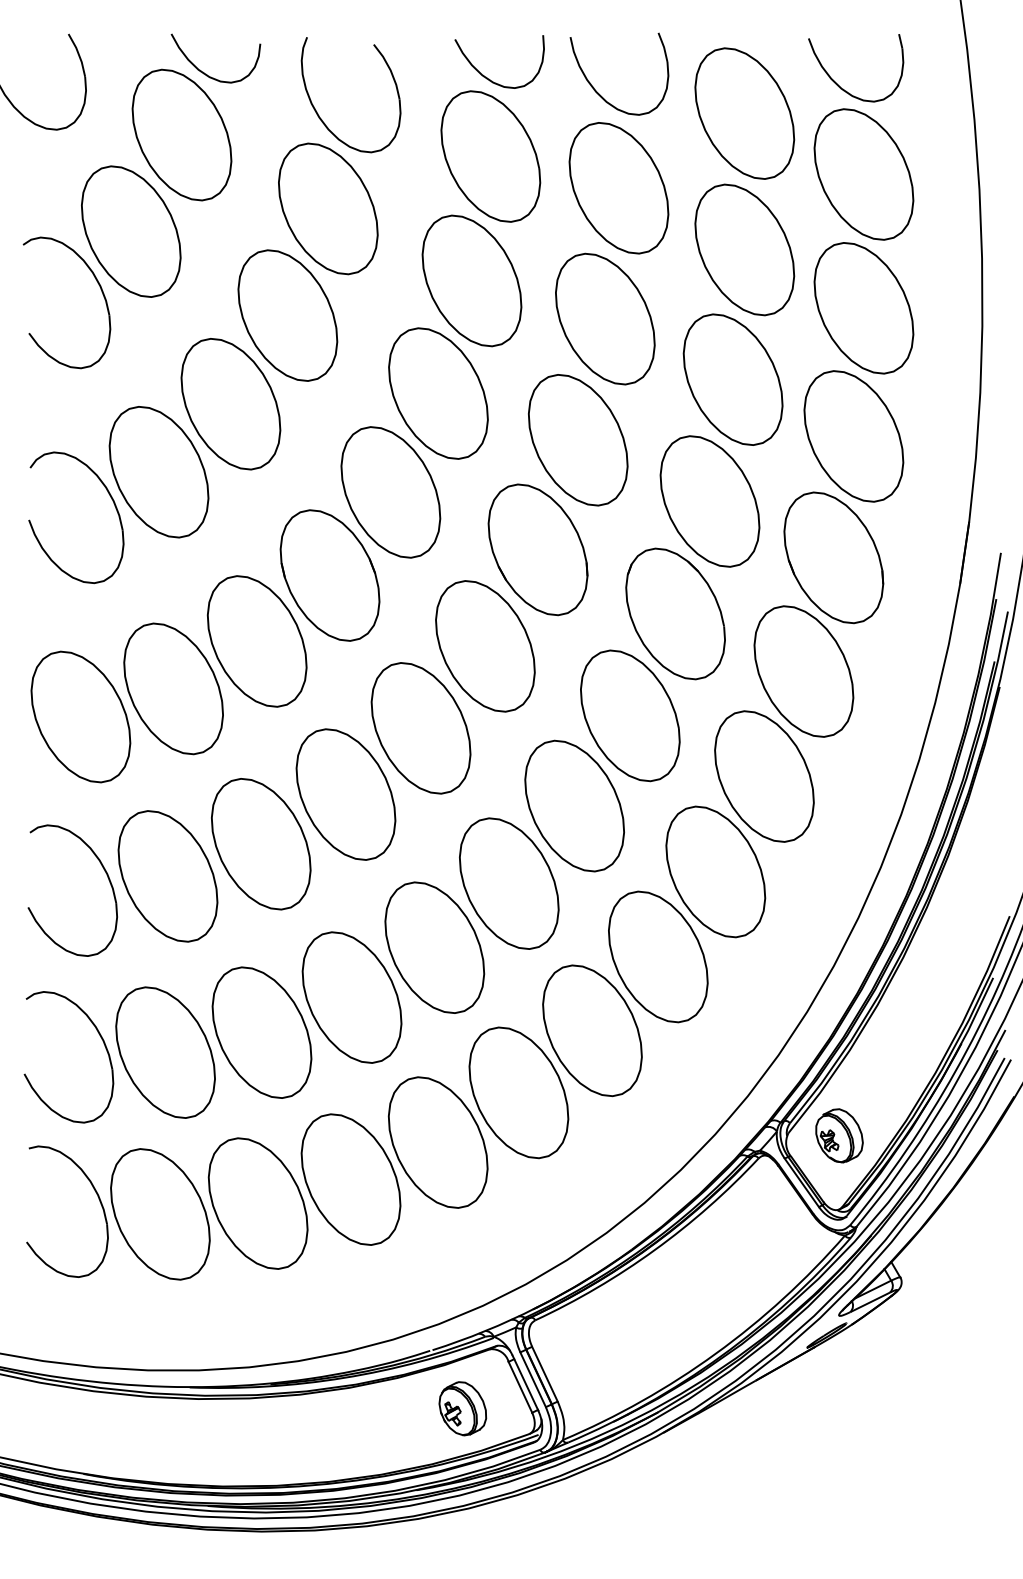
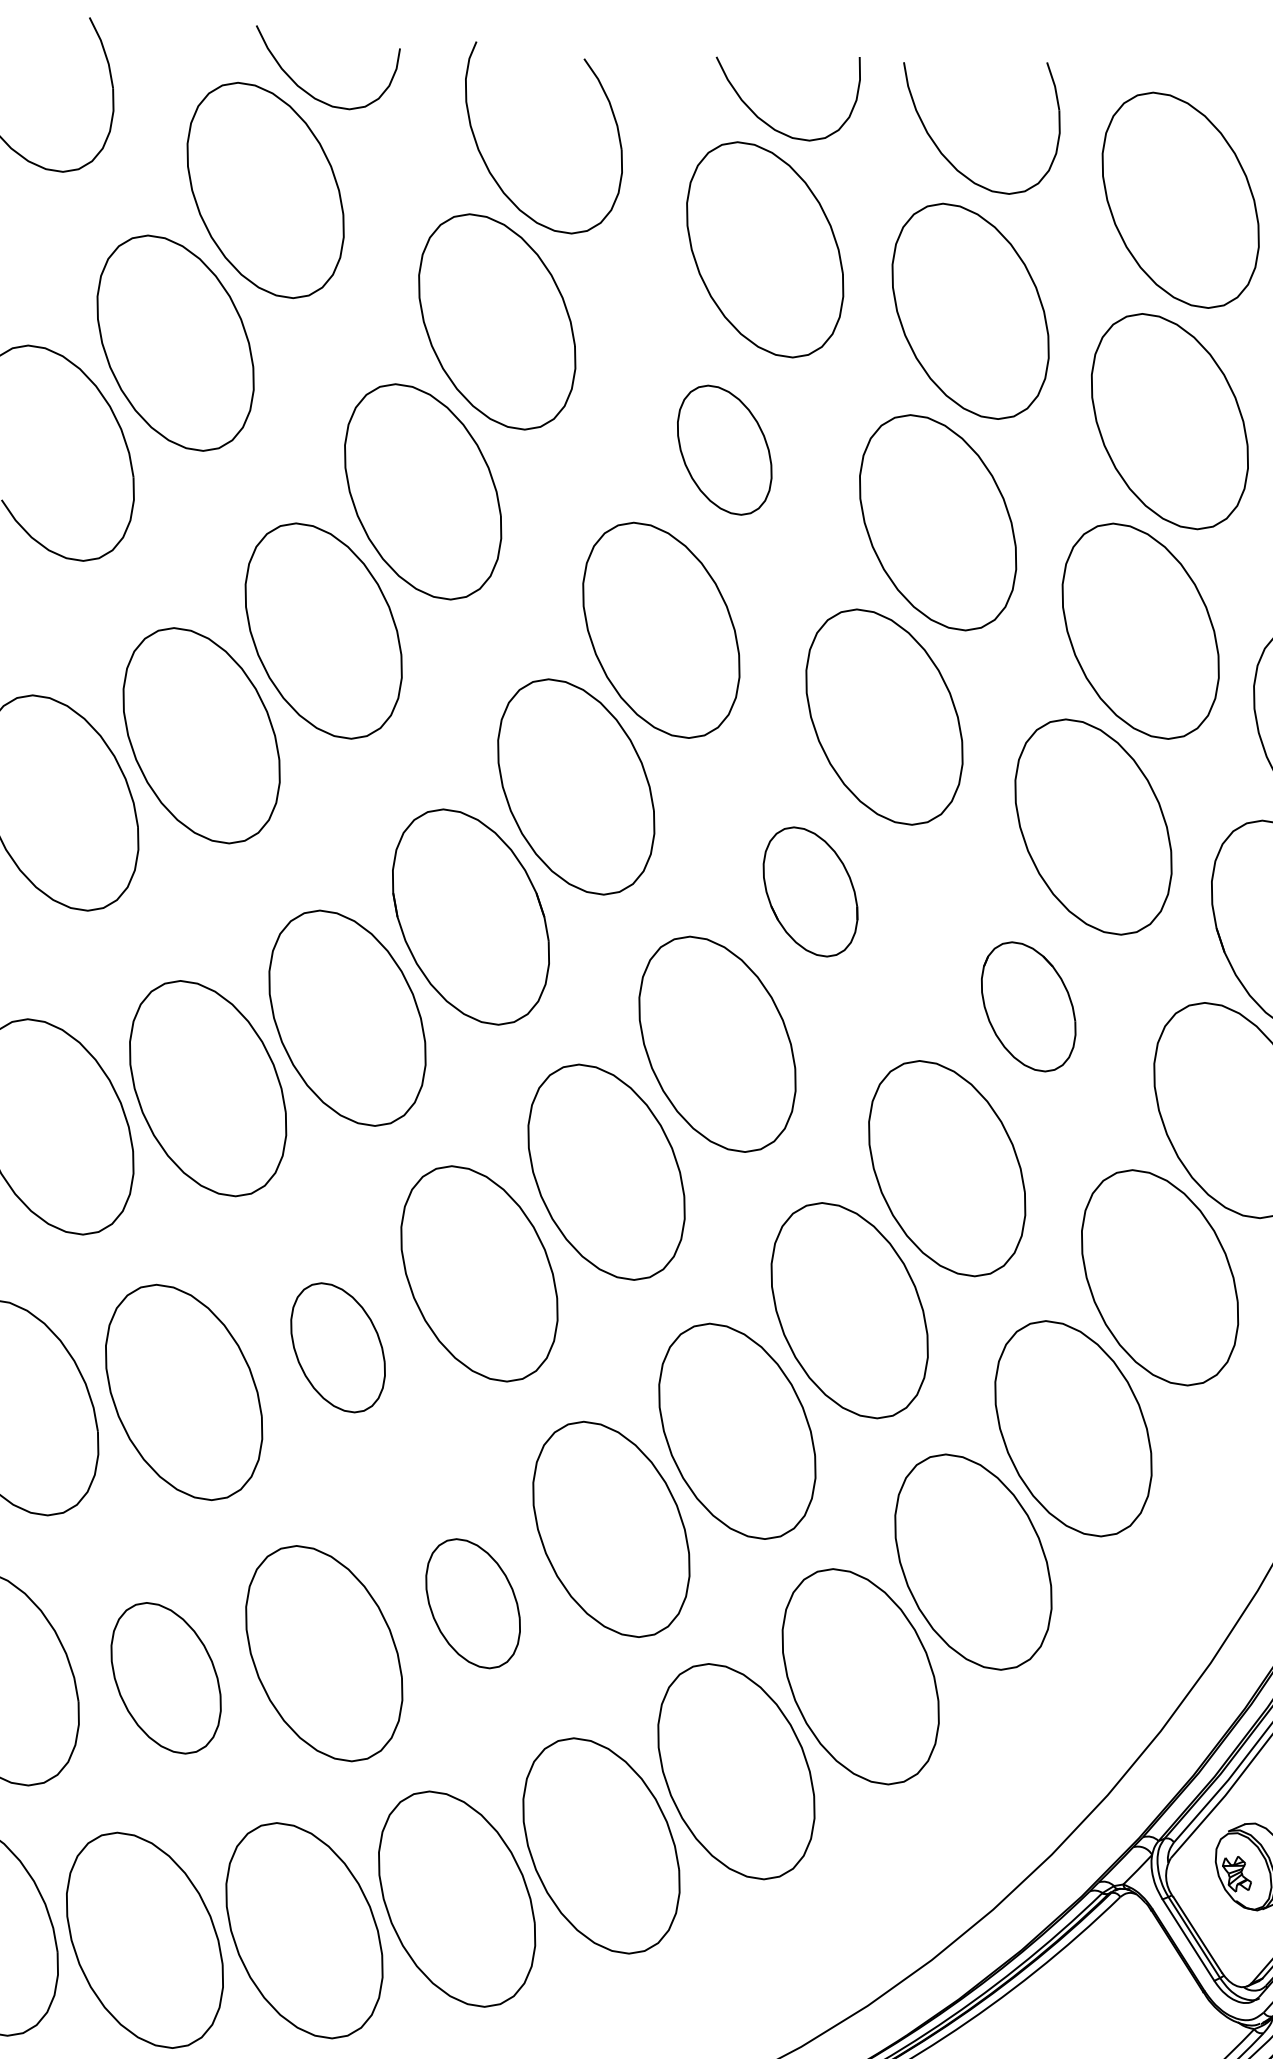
part: (471, 280) -> (723, 449), size x0.6
part: (537, 549) -> (809, 891), size x0.6
part: (675, 613) -> (1028, 1006), size x0.6
part: (261, 844) -> (338, 1348), size x0.6
part: (351, 997) -> (472, 1603), size x0.6
part: (165, 1052) -> (166, 1678), size x0.7

